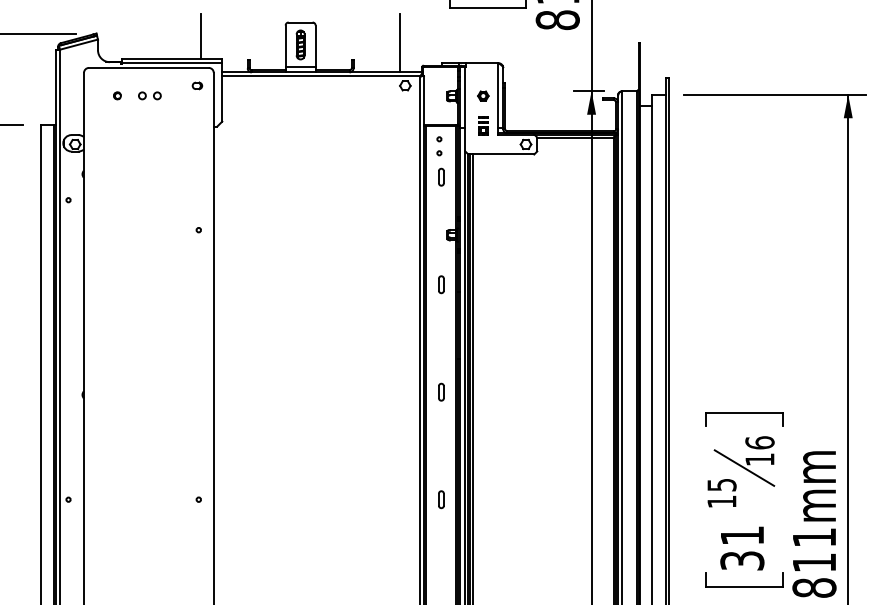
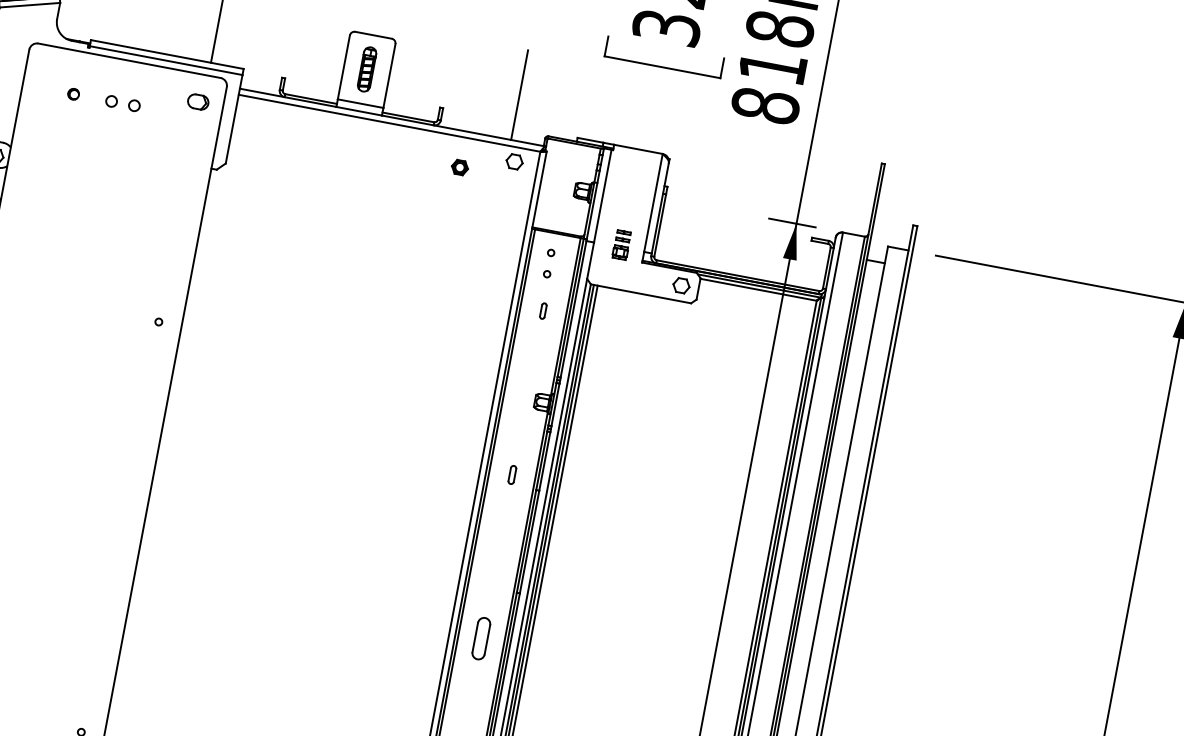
part: (197, 85) -> (198, 101), size x1.4
part: (483, 95) -> (460, 166), moved
part: (441, 176) -> (543, 310), size x0.6
part: (441, 284) -> (512, 474), size x0.7
part: (441, 391) -> (481, 637), size x1.6

